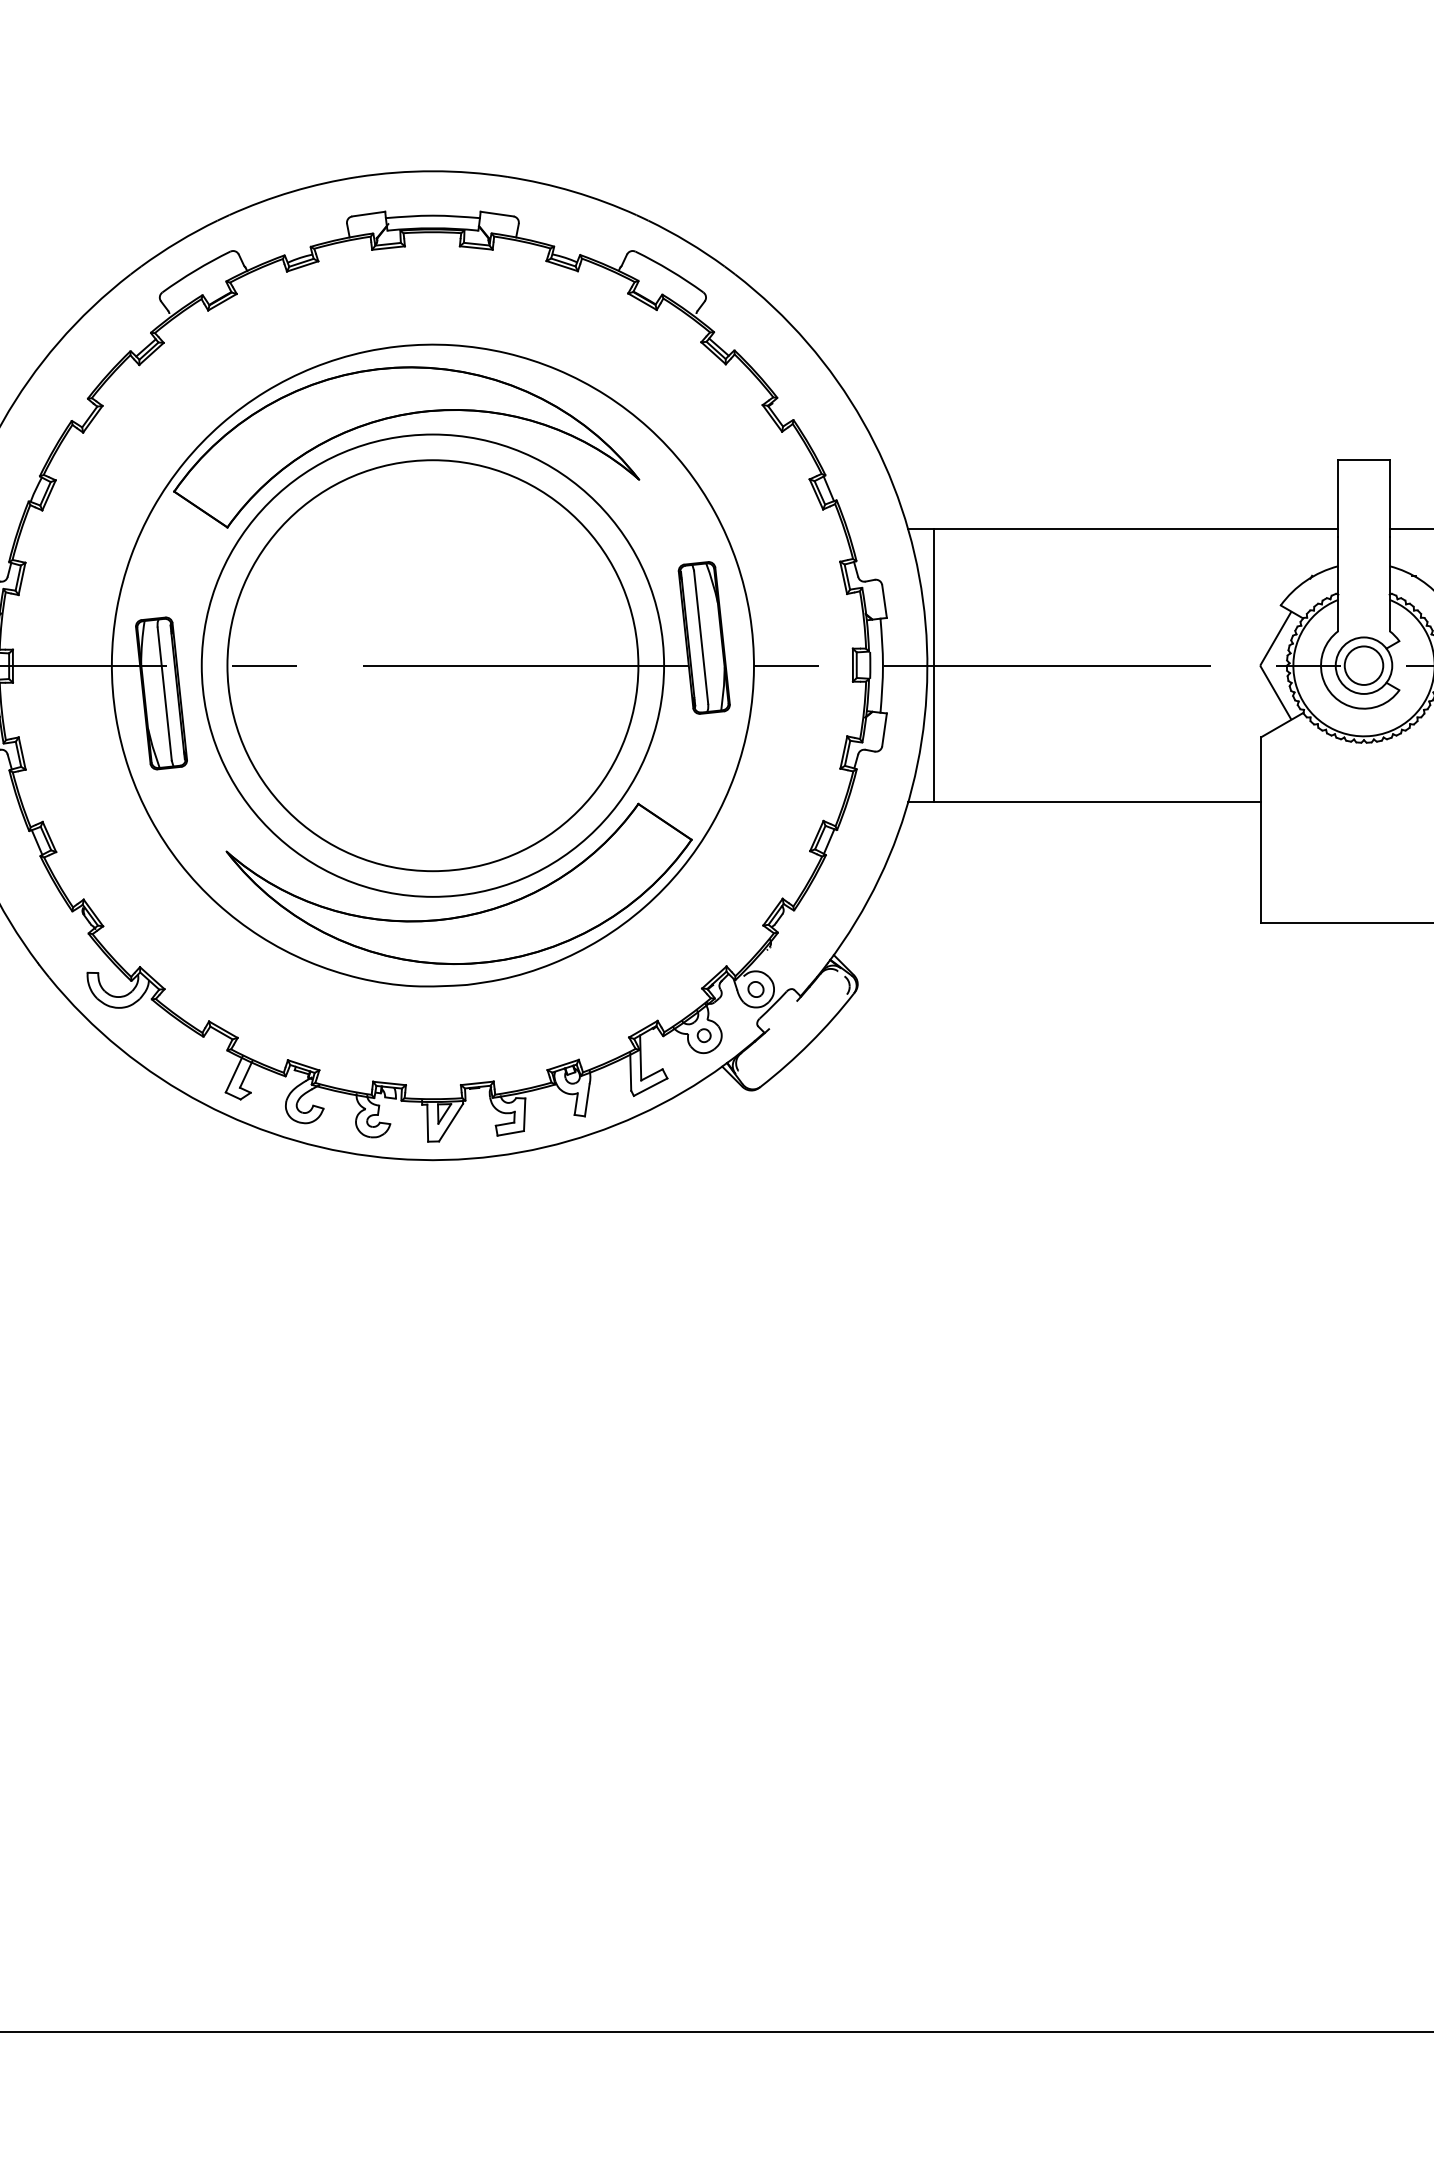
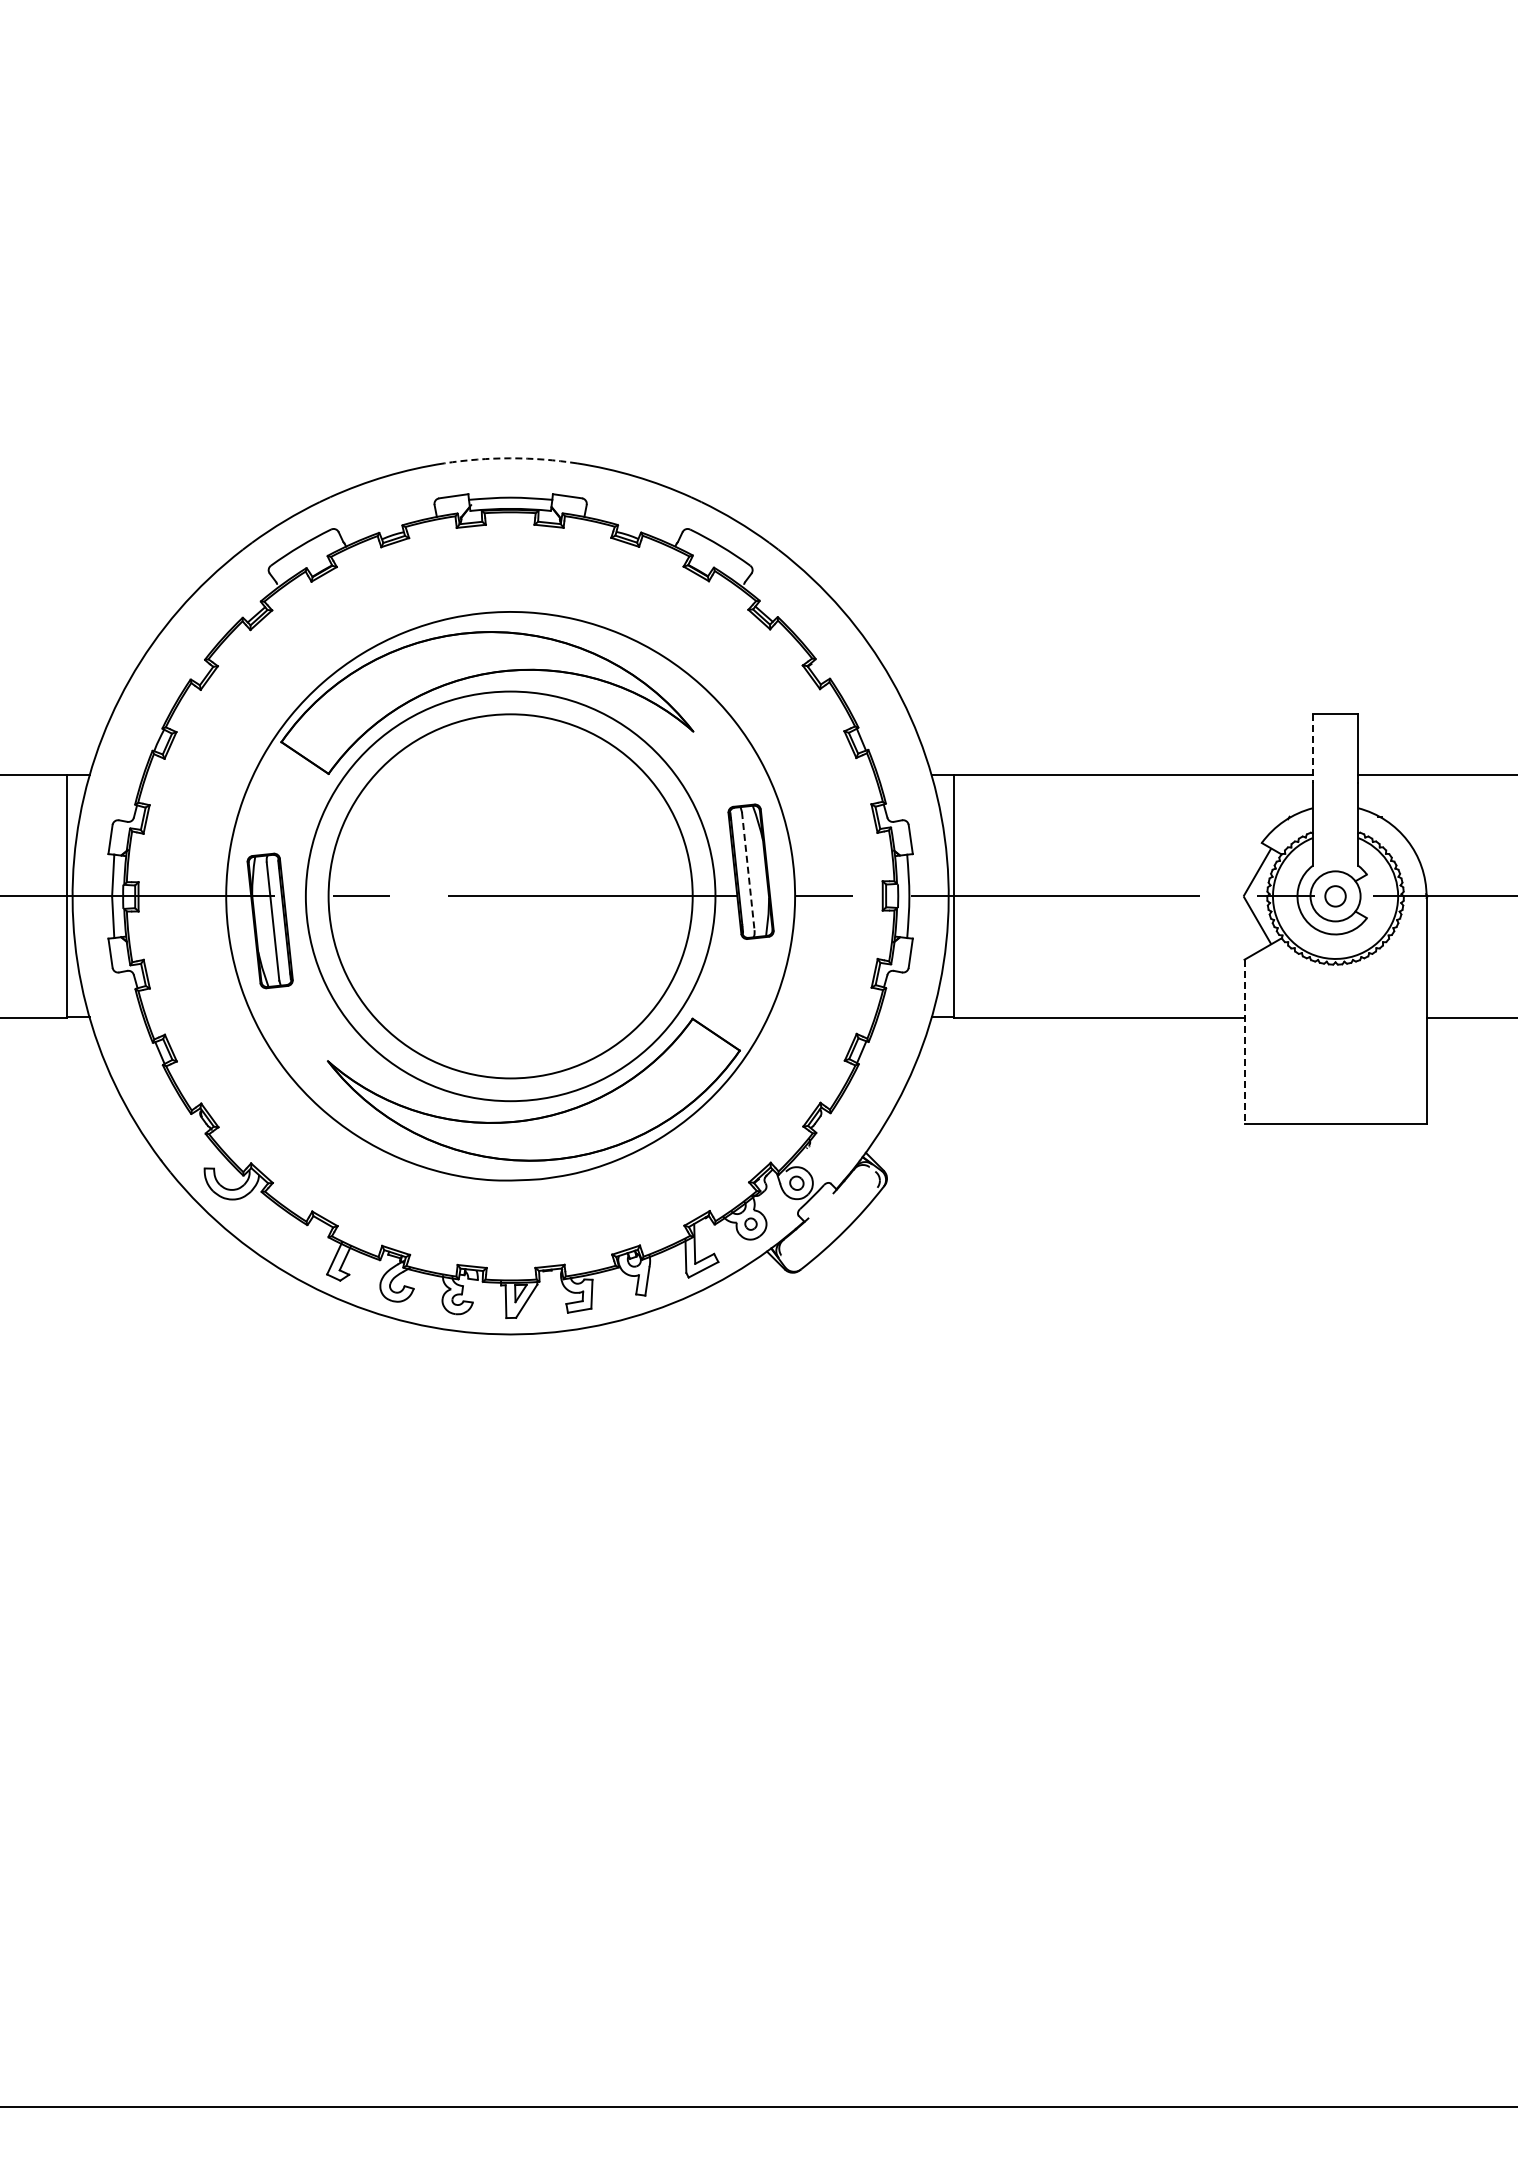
arc: (432, 171) -> (510, 458), solid -> dashed
line: (1337, 498) -> (1312, 748), solid -> dashed
line: (701, 637) -> (748, 871), solid -> dashed
circle: (1363, 665) -> (1335, 896), size x0.6
line: (1261, 830) -> (1244, 1042), solid -> dashed

